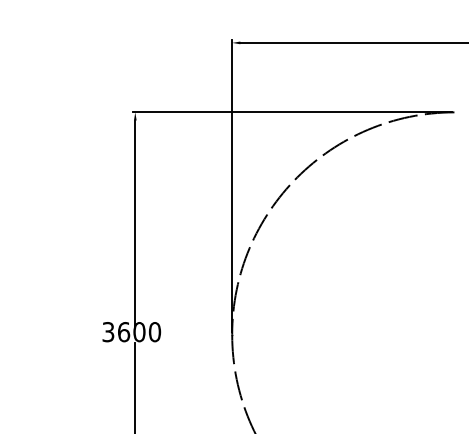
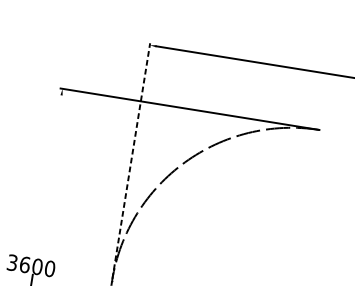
line: (232, 186) -> (131, 161), solid -> dashed
line: (135, 223) -> (48, 178), removed

